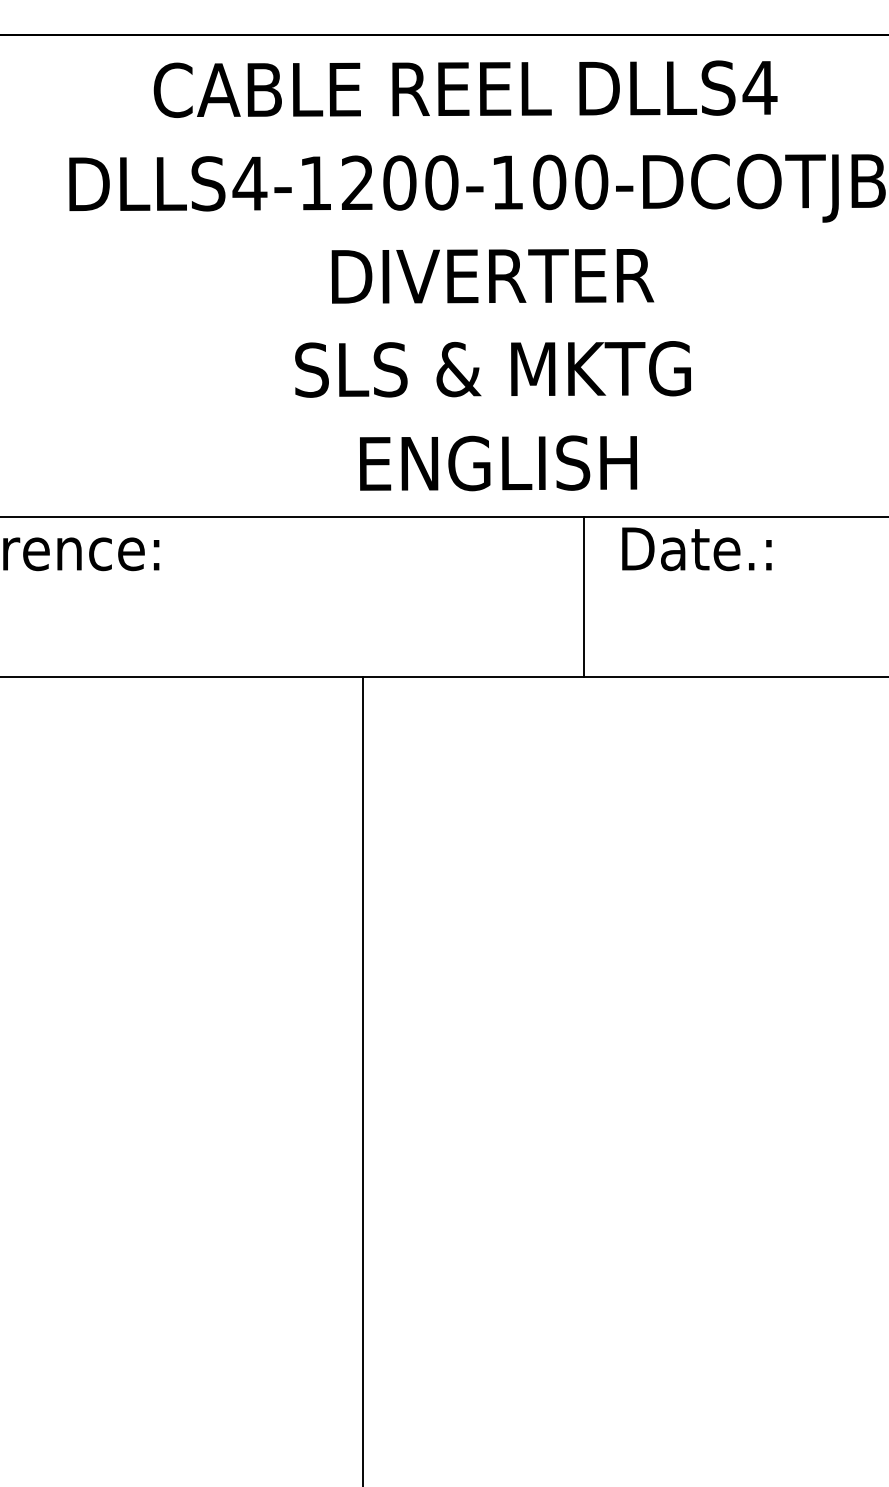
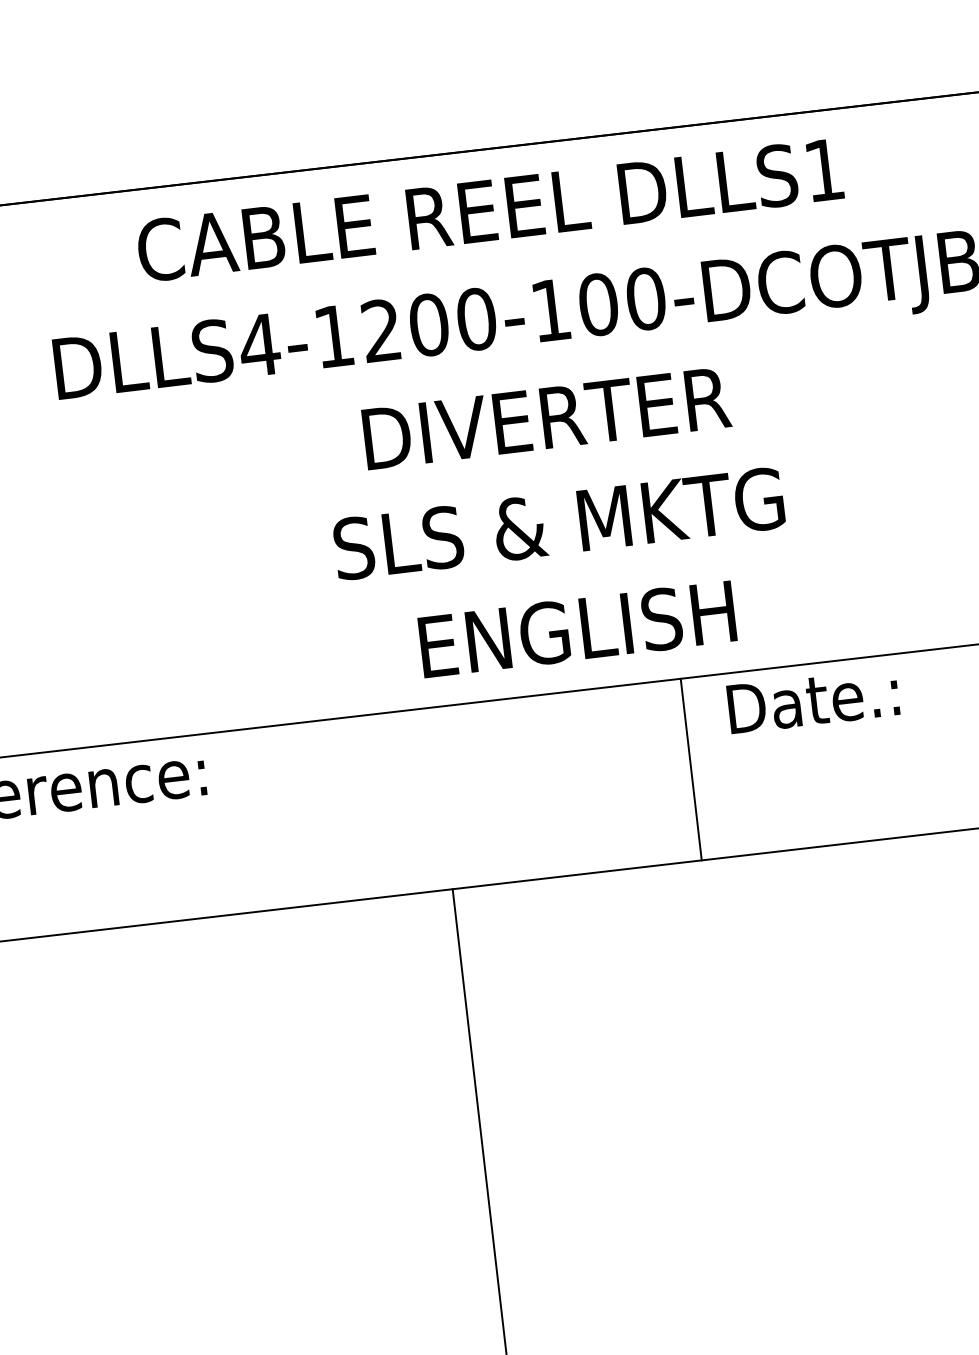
text: (759, 87) -> (823, 169), DLLS4 -> DLLS1

